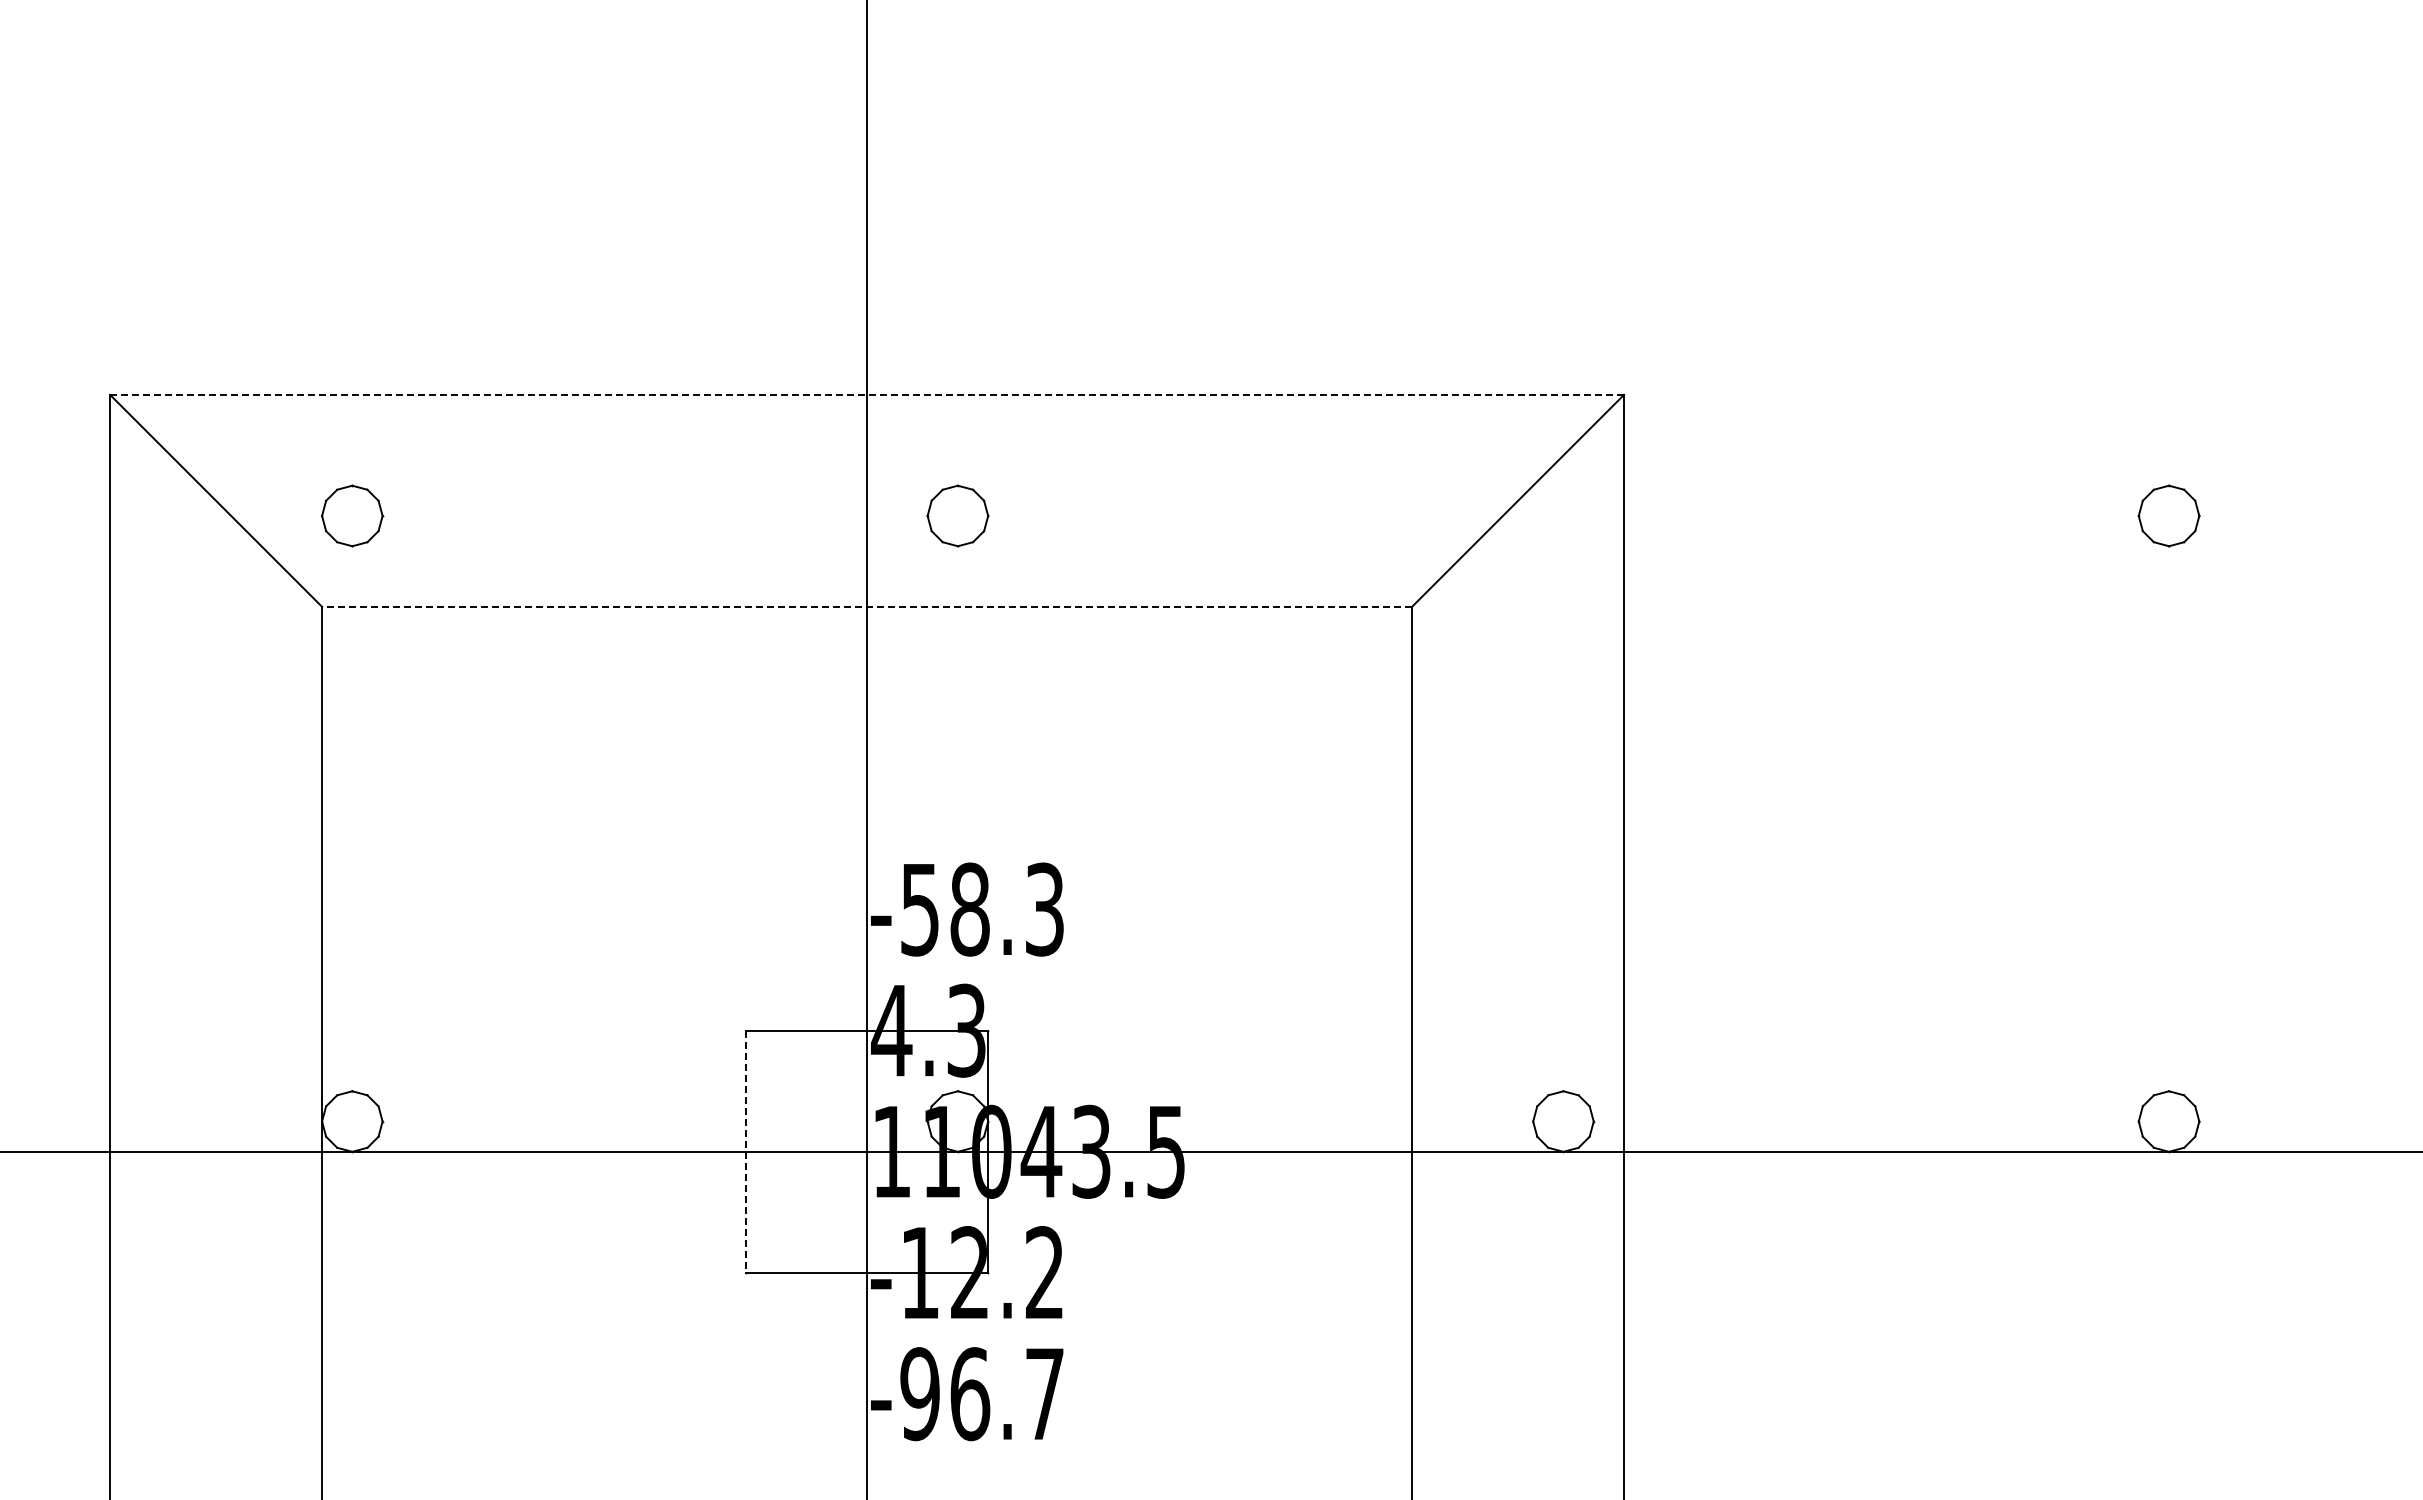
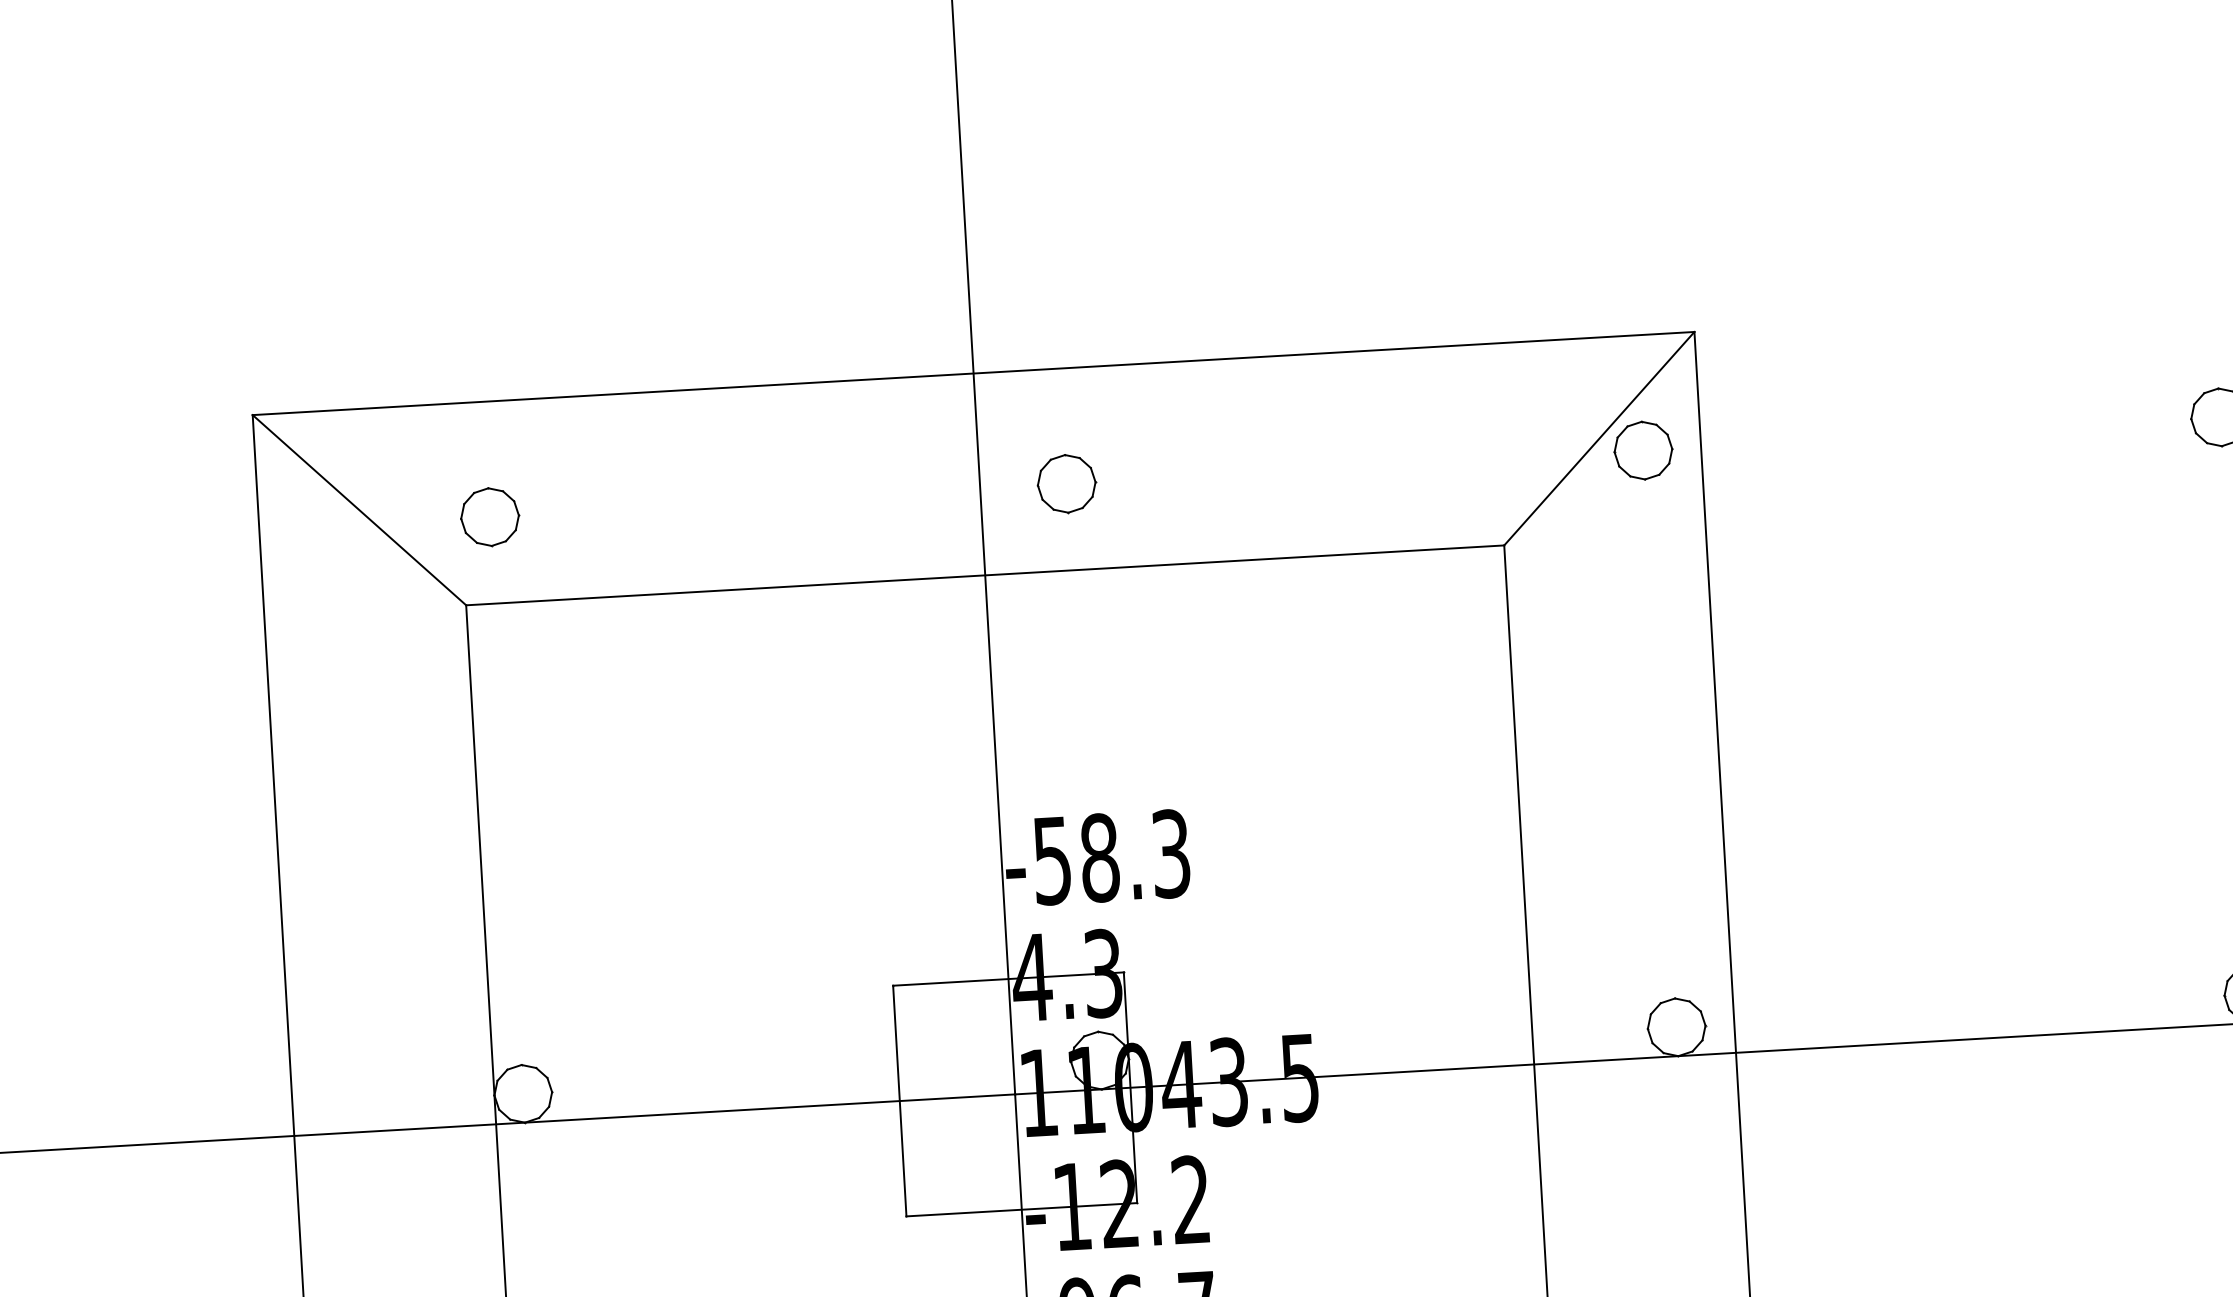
line: (867, 394) -> (973, 373), dashed -> solid
part: (1563, 515) -> (1643, 450), added
line: (866, 606) -> (984, 575), dashed -> solid
line: (745, 1152) -> (899, 1101), dashed -> solid

